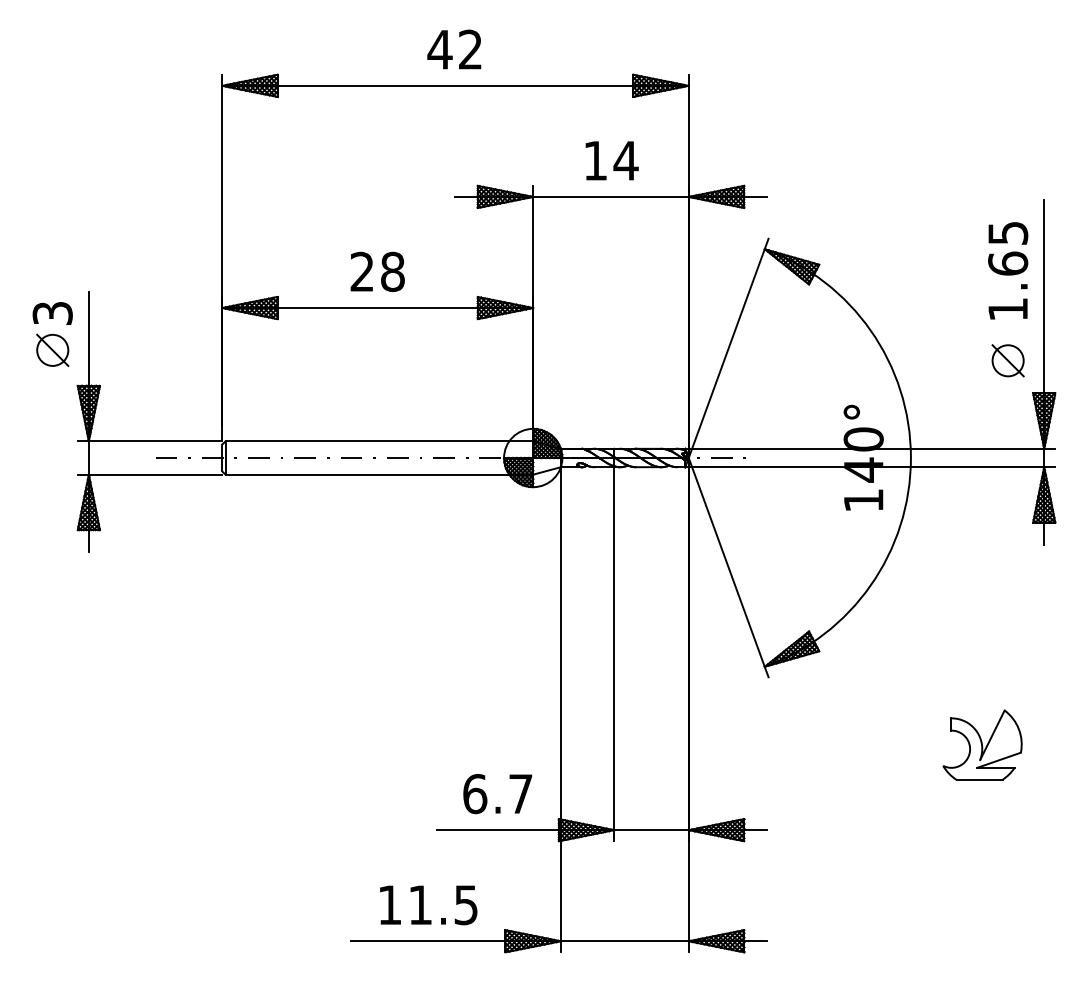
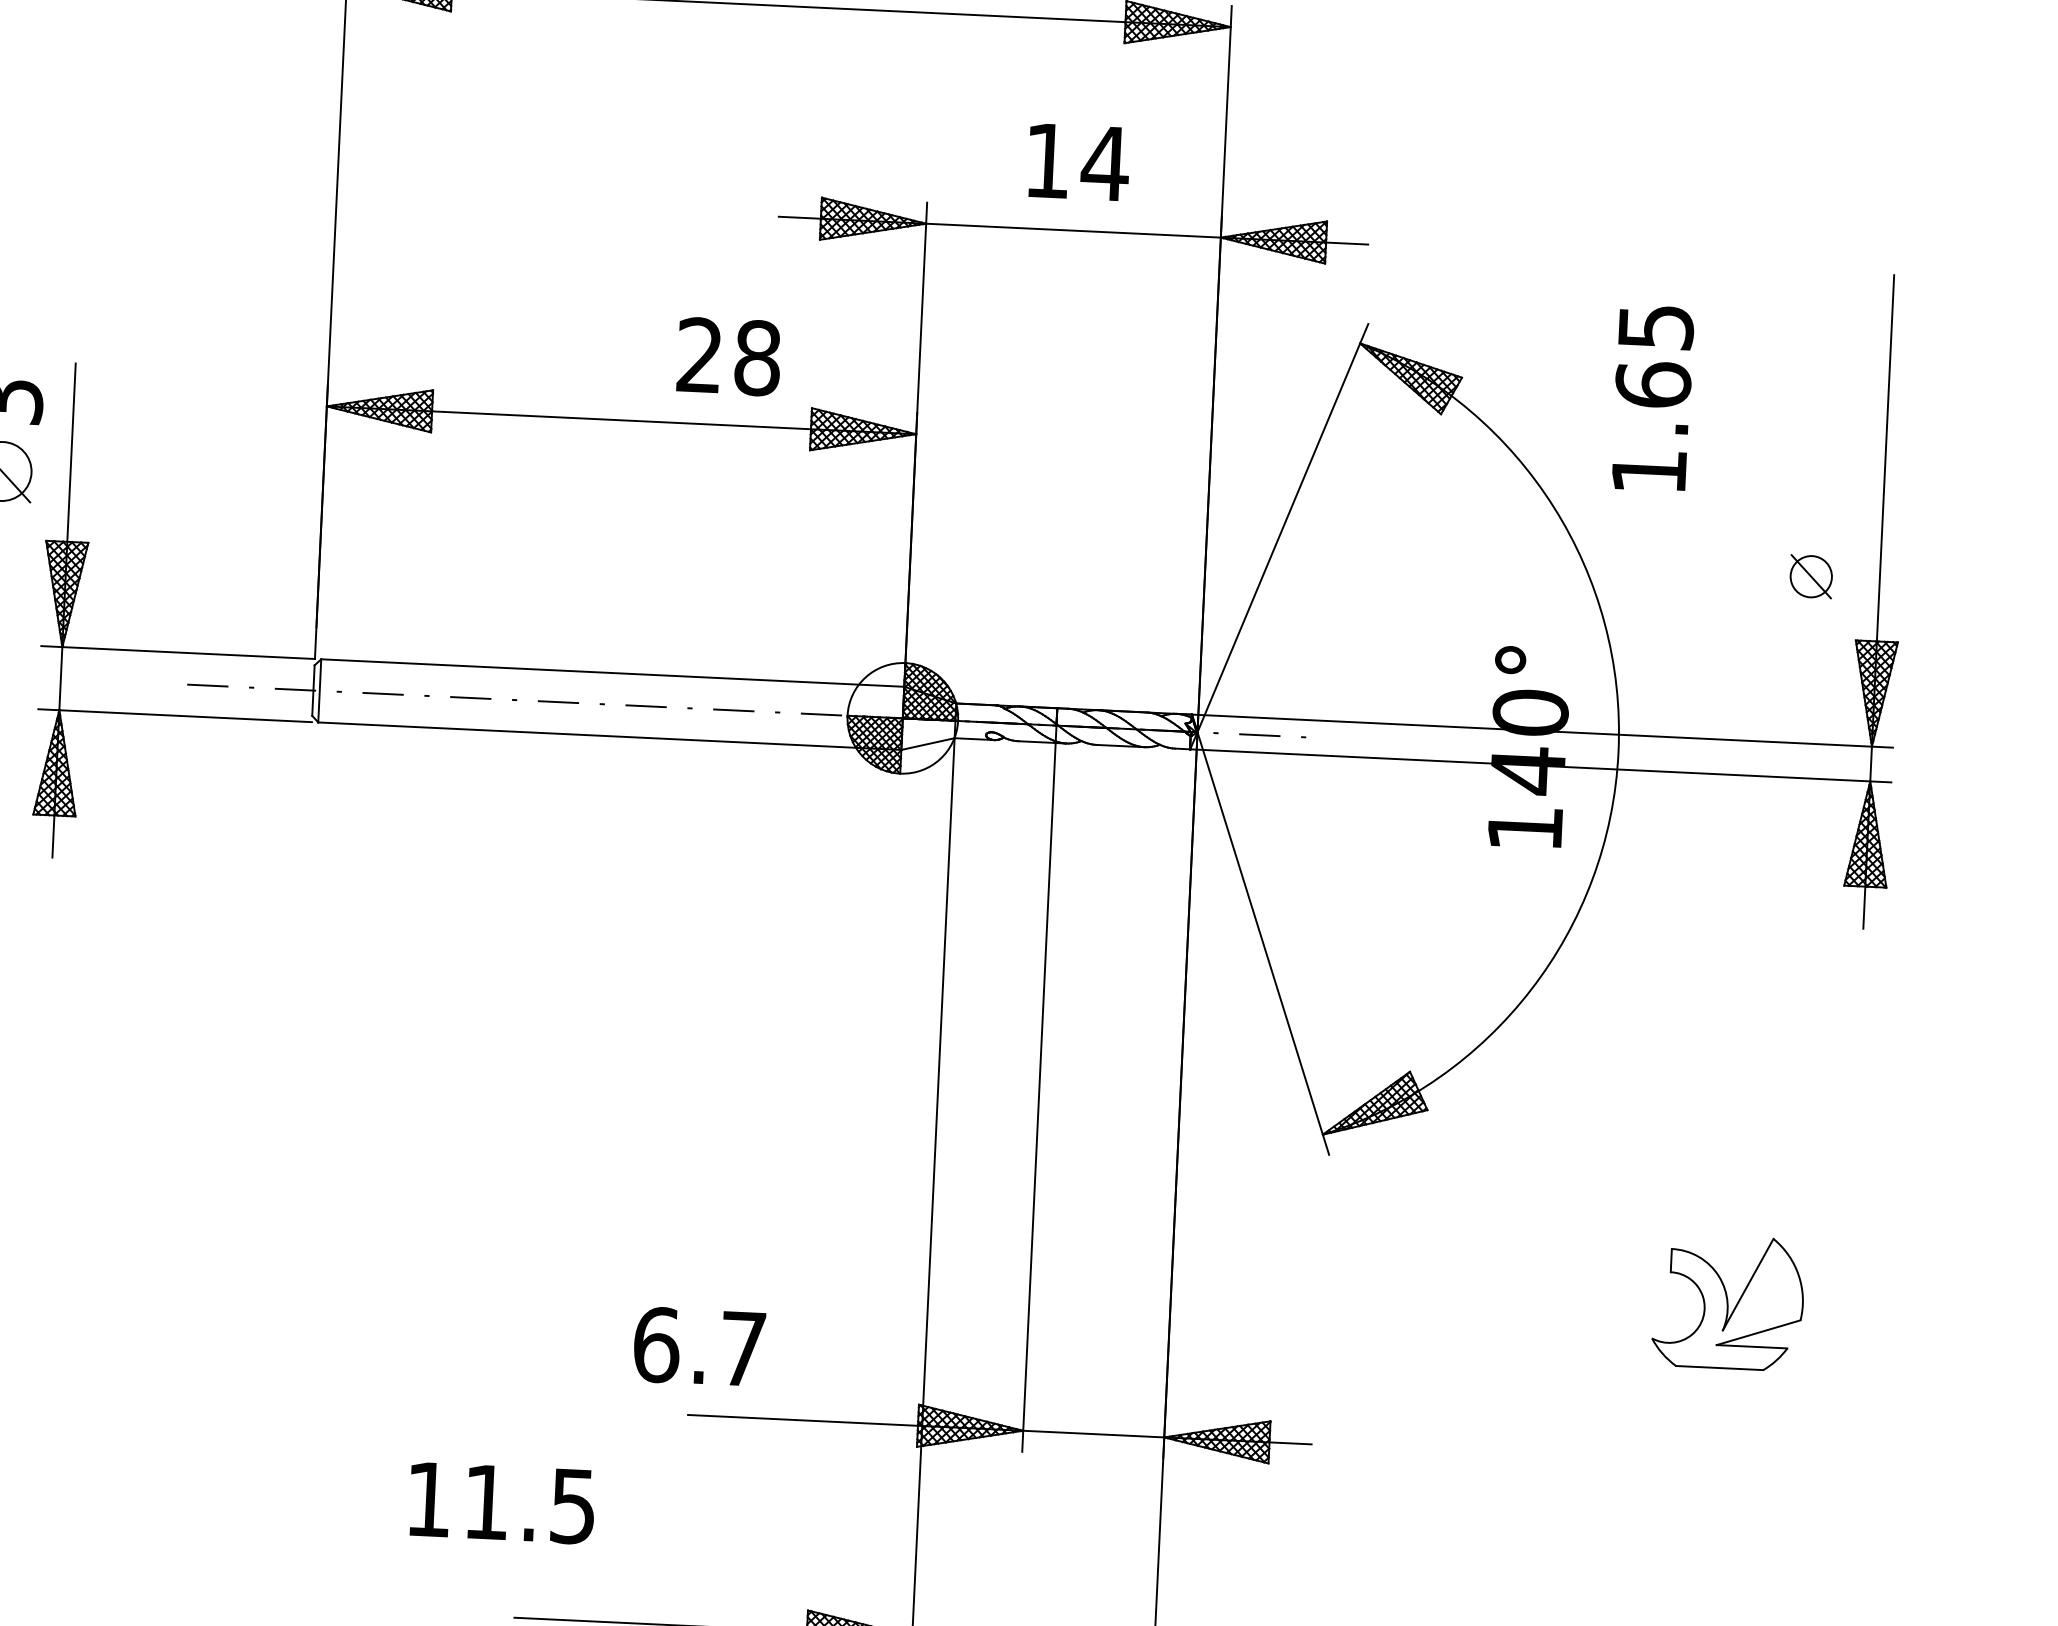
text: (1008, 270) -> (1653, 397), moved
text: (377, 271) -> (728, 355), moved
part: (1007, 360) -> (1810, 575), size x0.7
text: (497, 794) -> (698, 1347), moved
text: (428, 905) -> (501, 1503), moved

